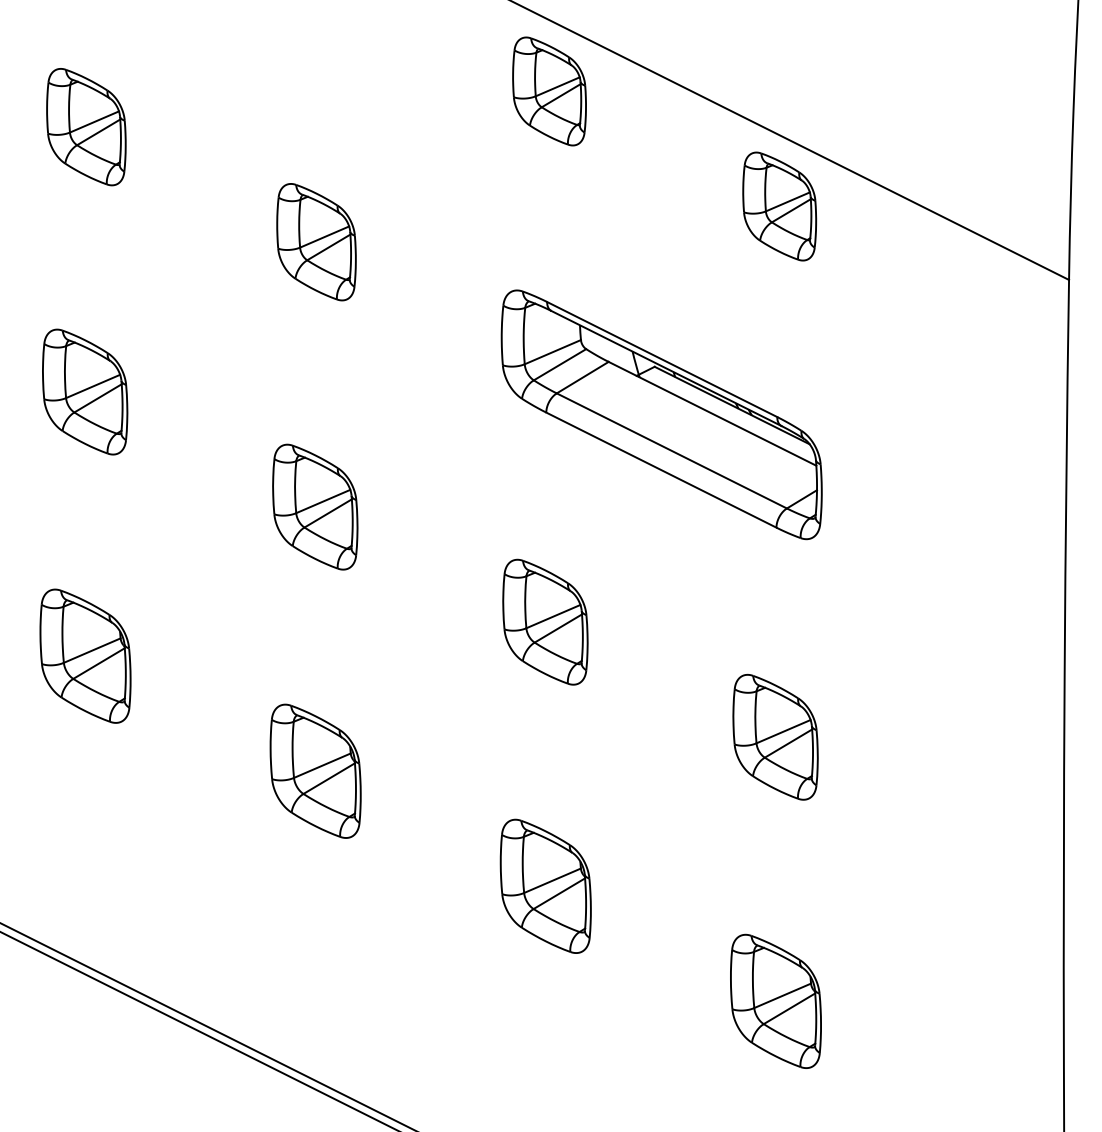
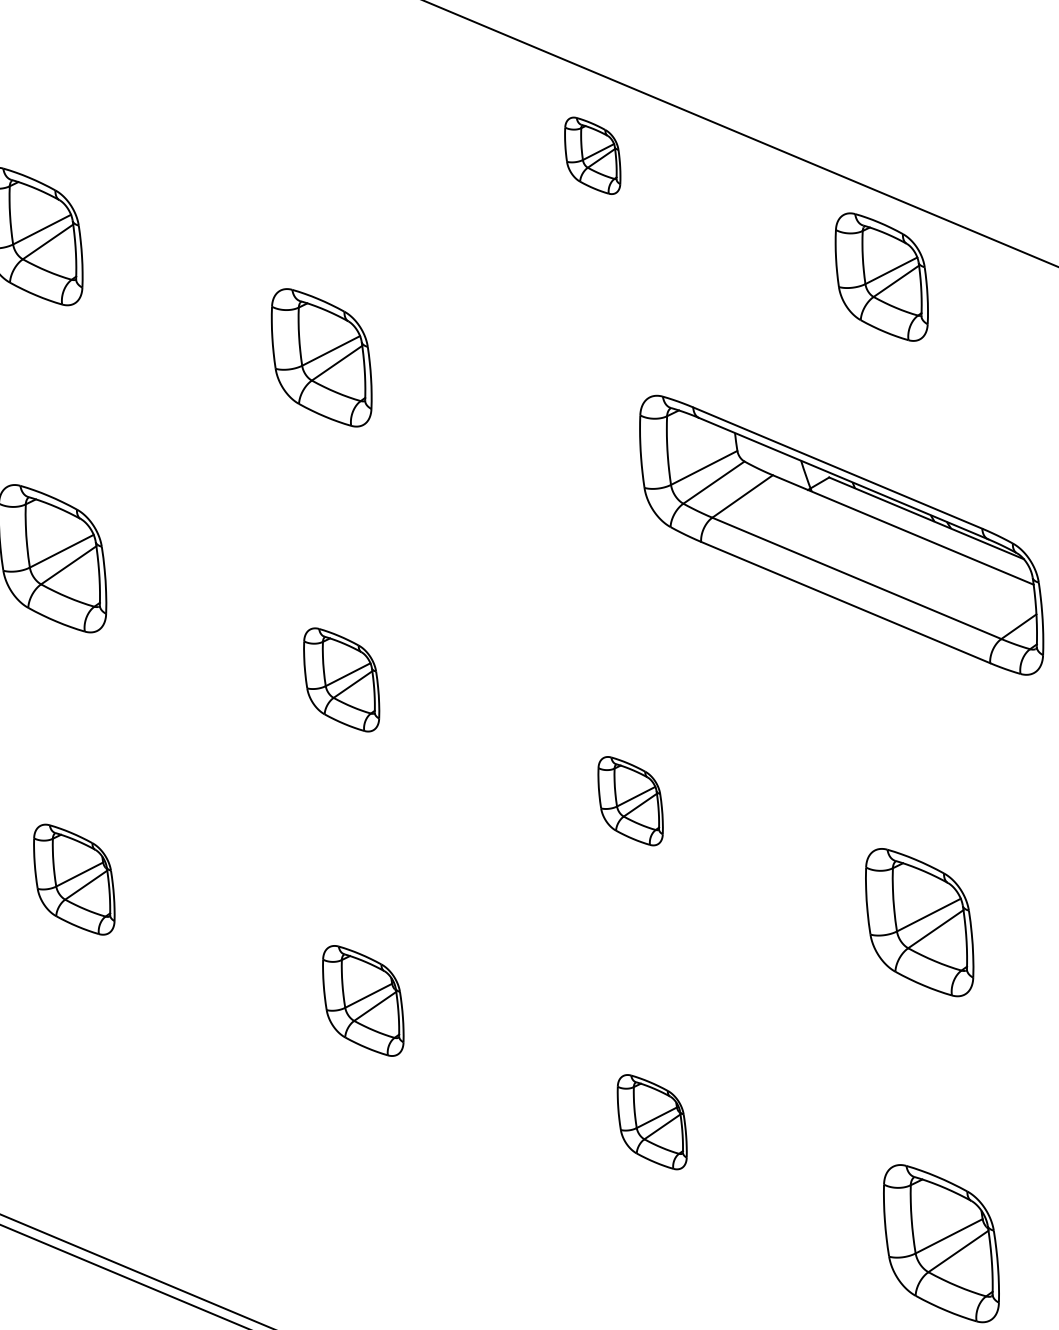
part: (549, 91) -> (592, 155), size x0.6
part: (661, 414) -> (841, 534), moved
part: (315, 506) -> (341, 679), size x0.7
part: (545, 621) -> (630, 800), size x0.6
part: (85, 655) -> (74, 878), size x0.7
part: (315, 770) -> (363, 1000), size x0.7
part: (545, 885) -> (651, 1121), size x0.6

